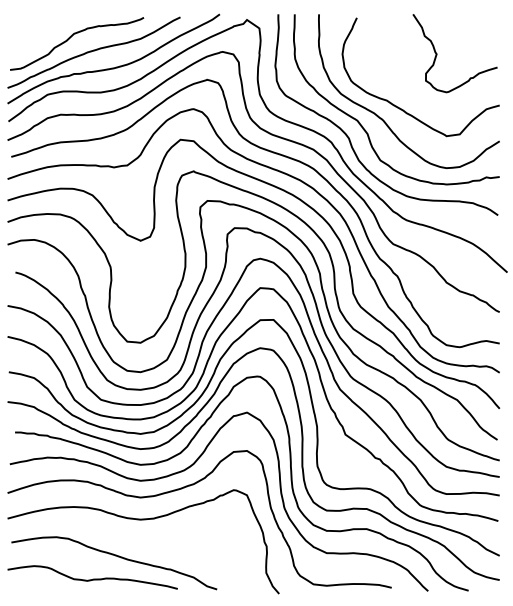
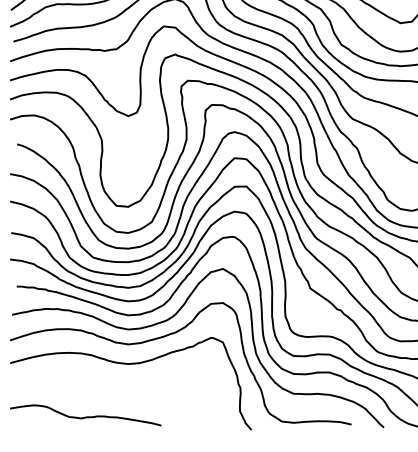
curve: (115, 556) -> (106, 396), removed

